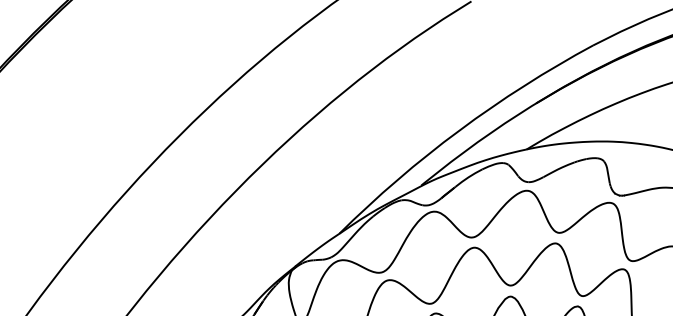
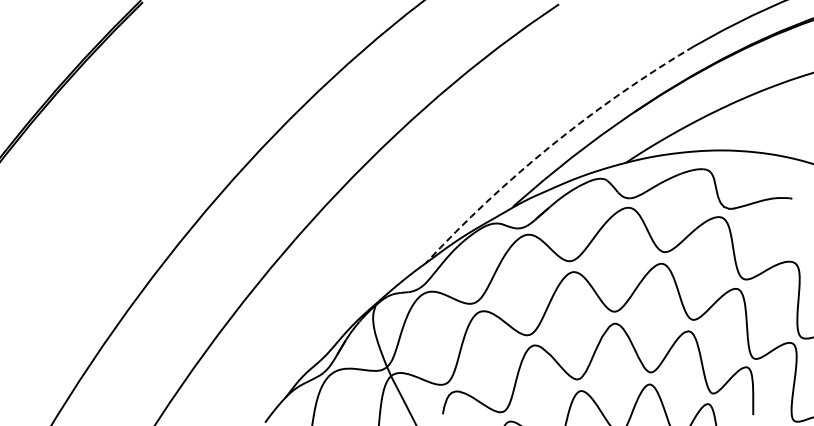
arc: (459, 130) -> (551, 145), solid -> dashed

